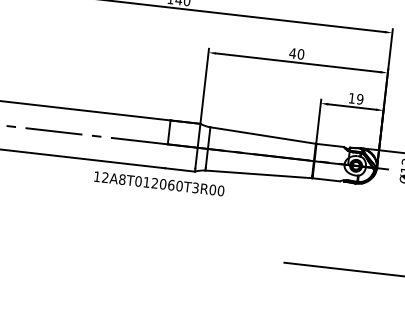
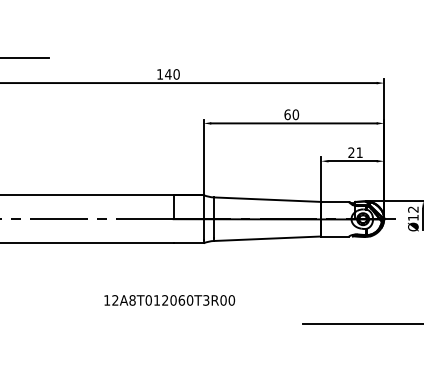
text: (292, 53) -> (287, 114), 40 -> 60
text: (356, 98) -> (355, 152), 19 -> 21
text: (159, 183) -> (169, 300), moved

